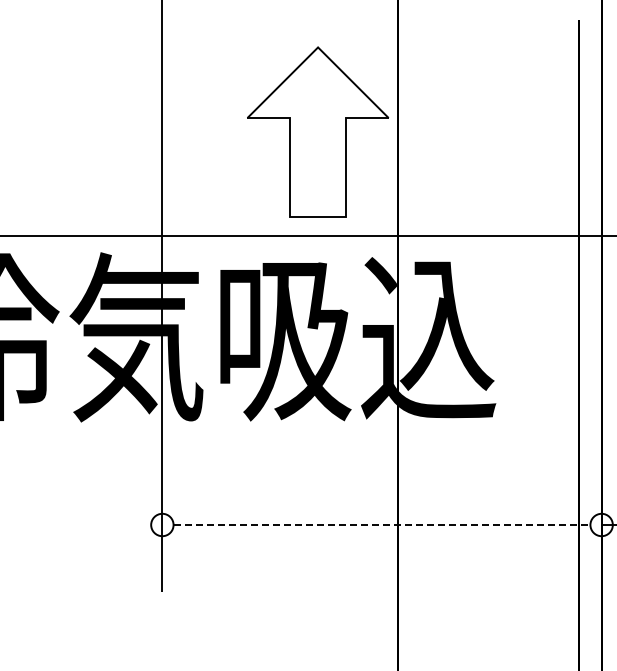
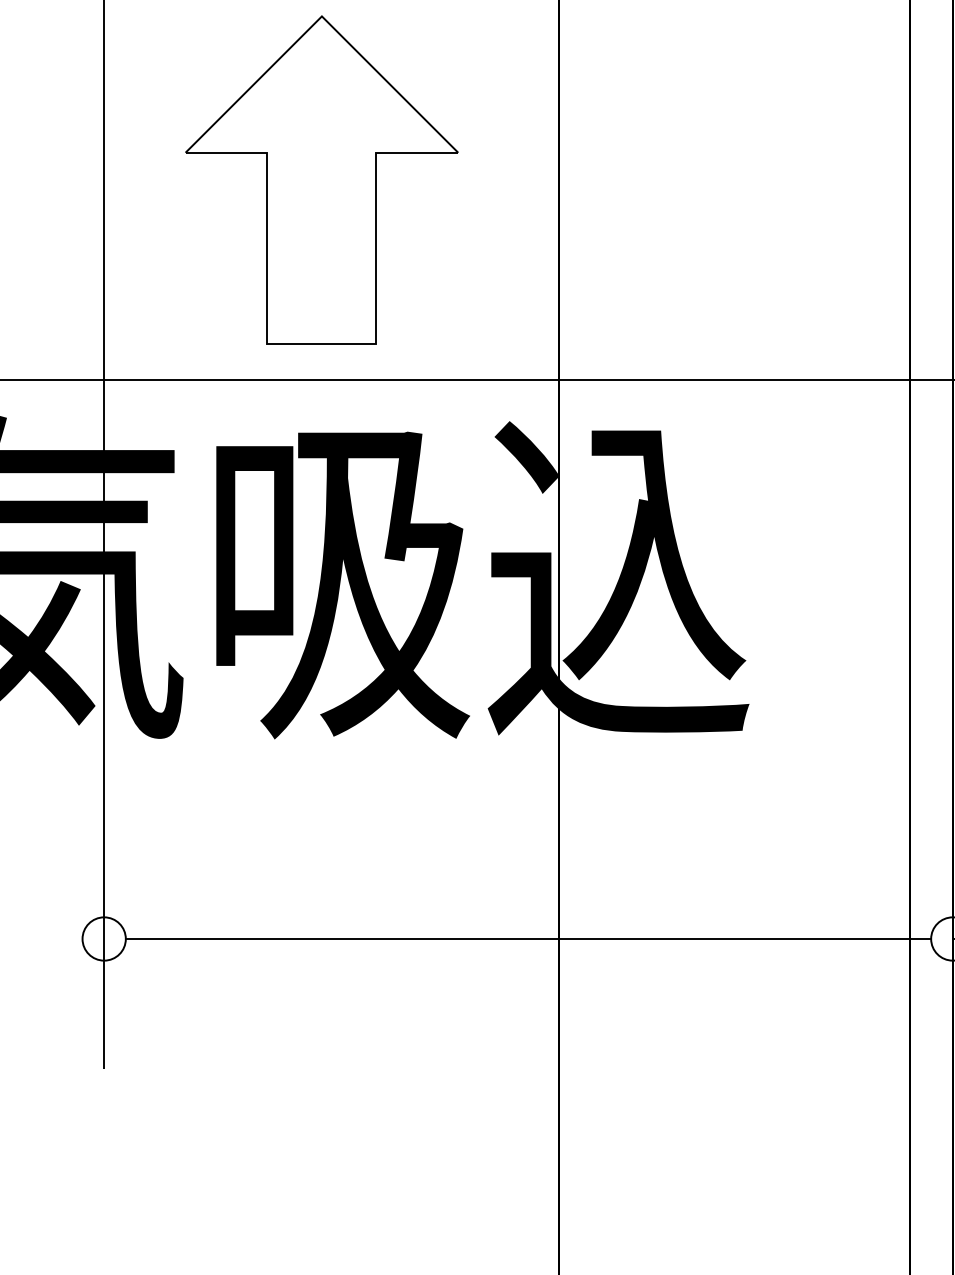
part: (318, 131) -> (322, 178), moved
line: (382, 525) -> (529, 939), dashed -> solid

